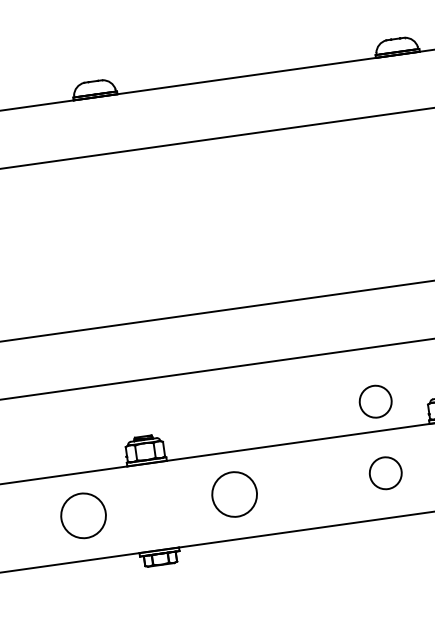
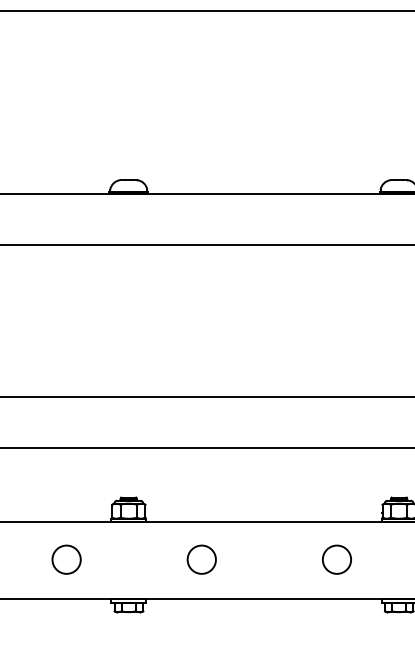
circle: (375, 401) -> (336, 495), removed
circle: (234, 494) -> (201, 559), size x0.71
circle: (83, 515) -> (66, 559), size x0.71

